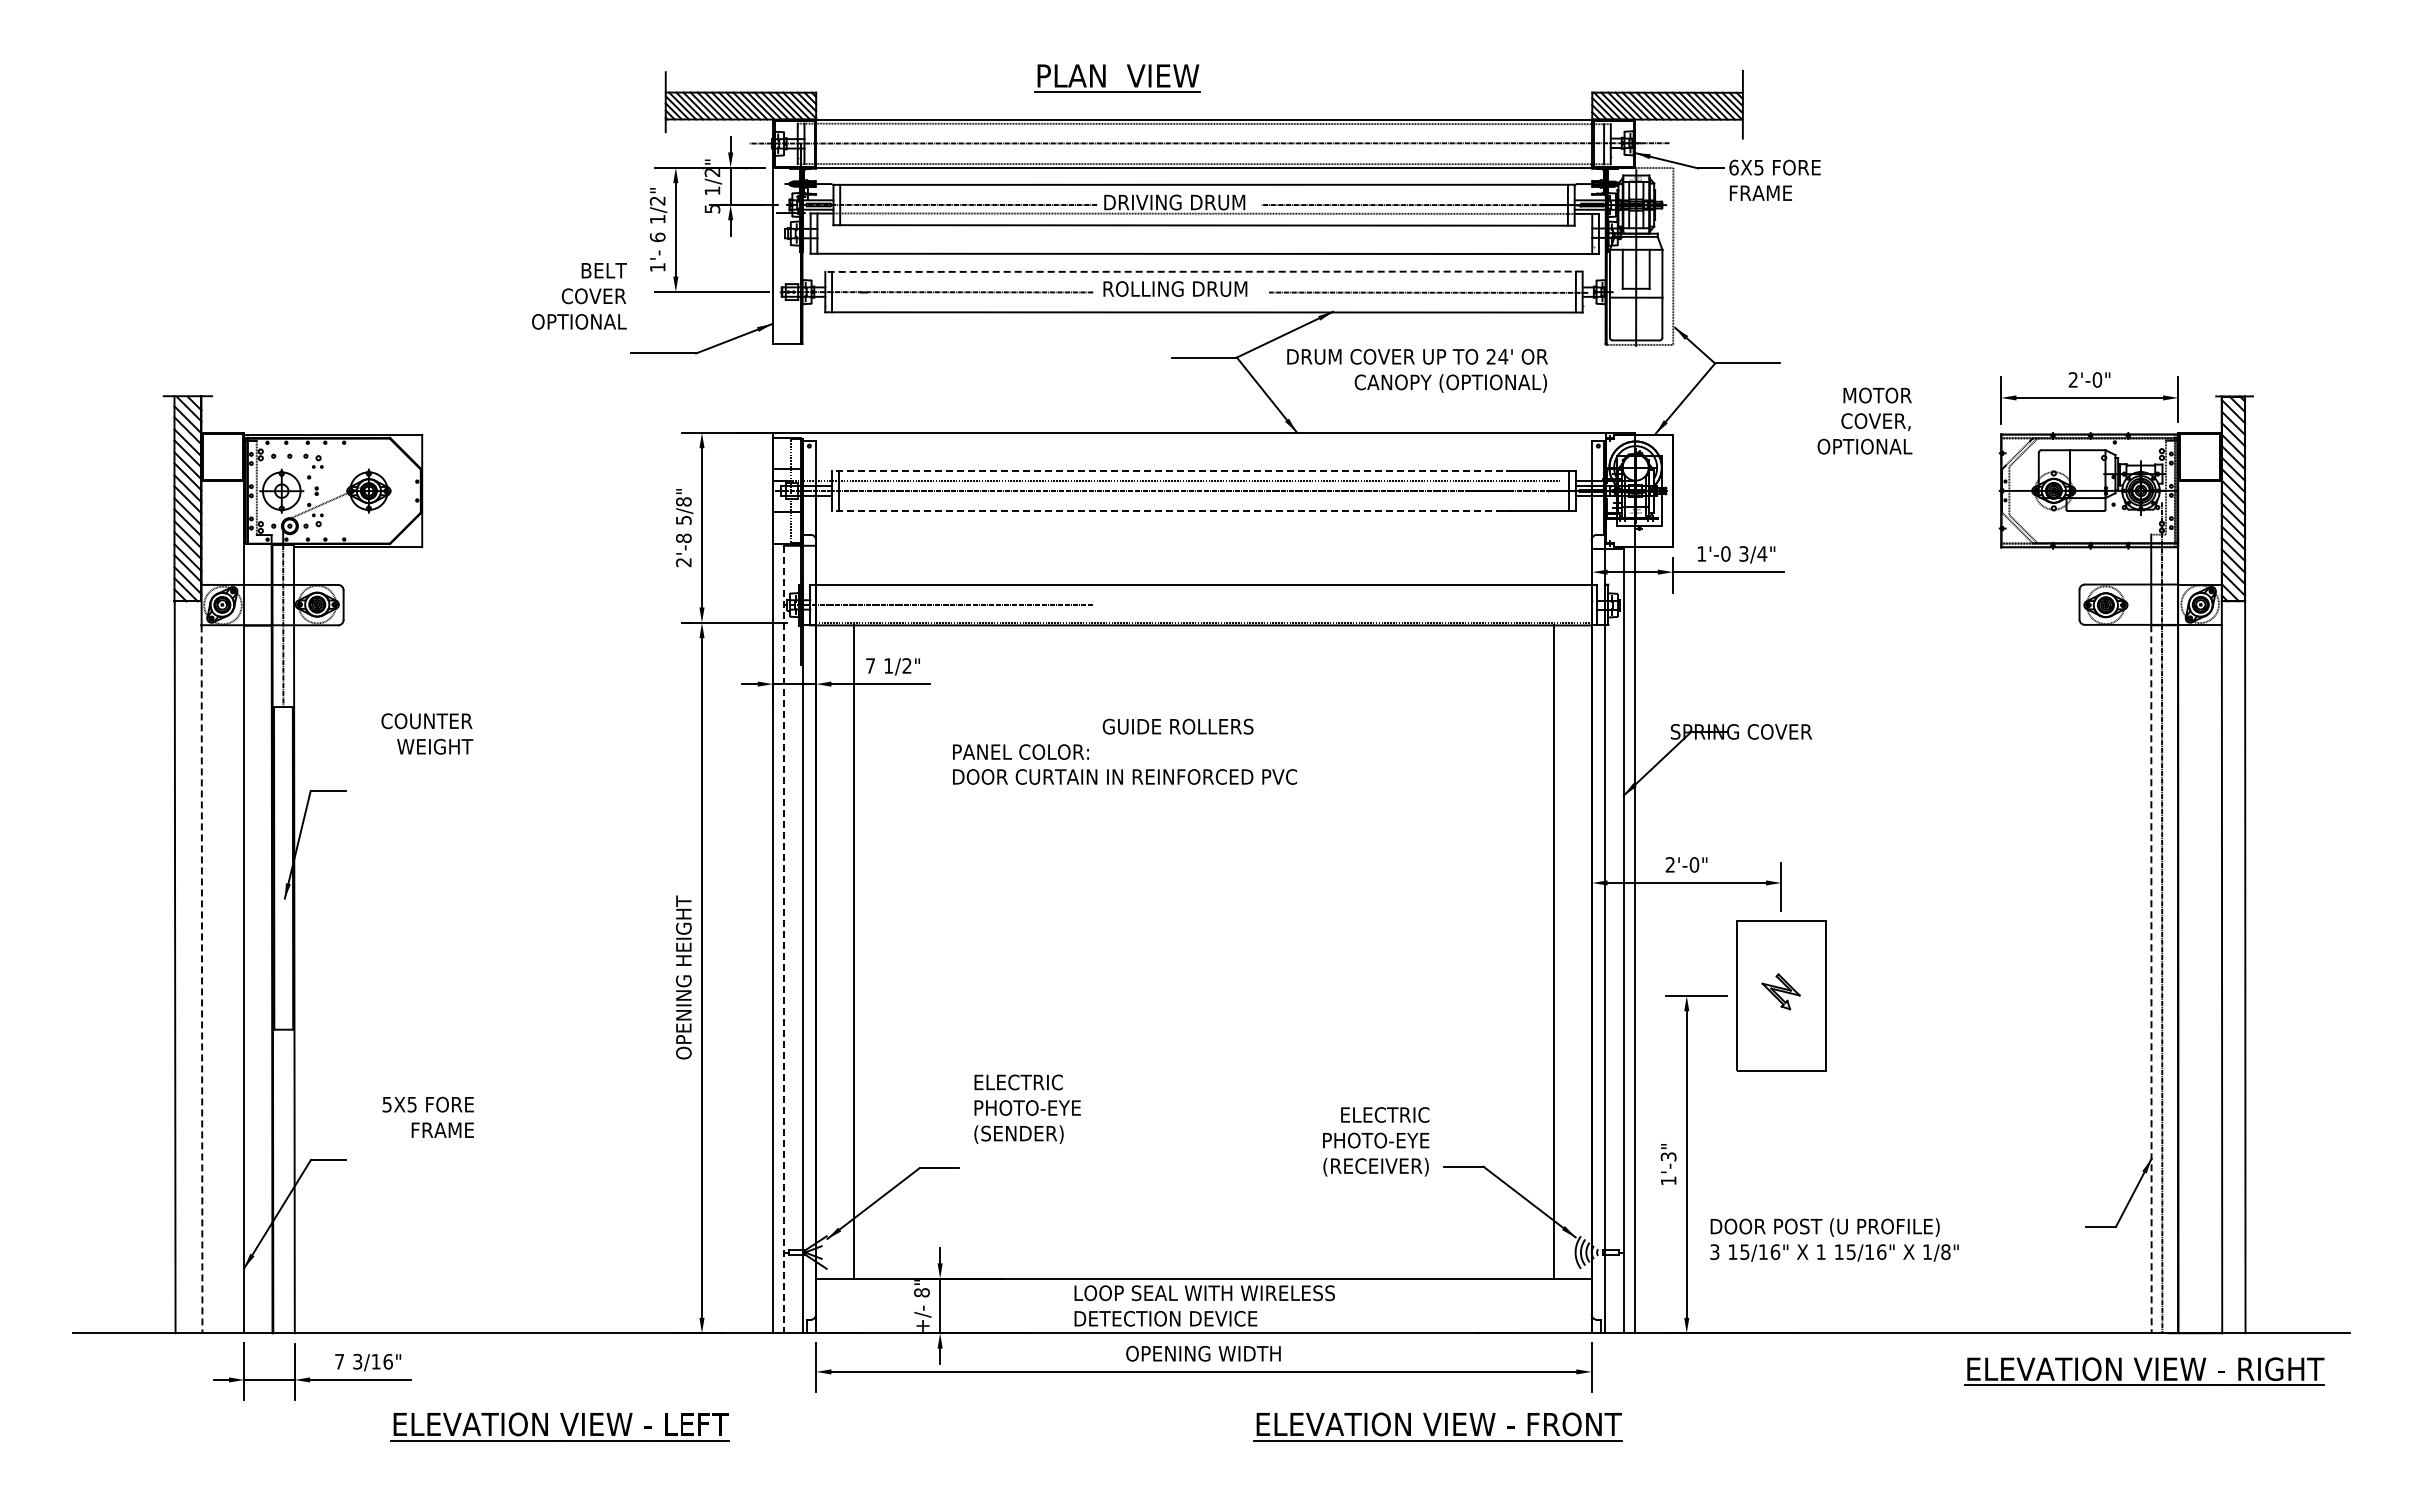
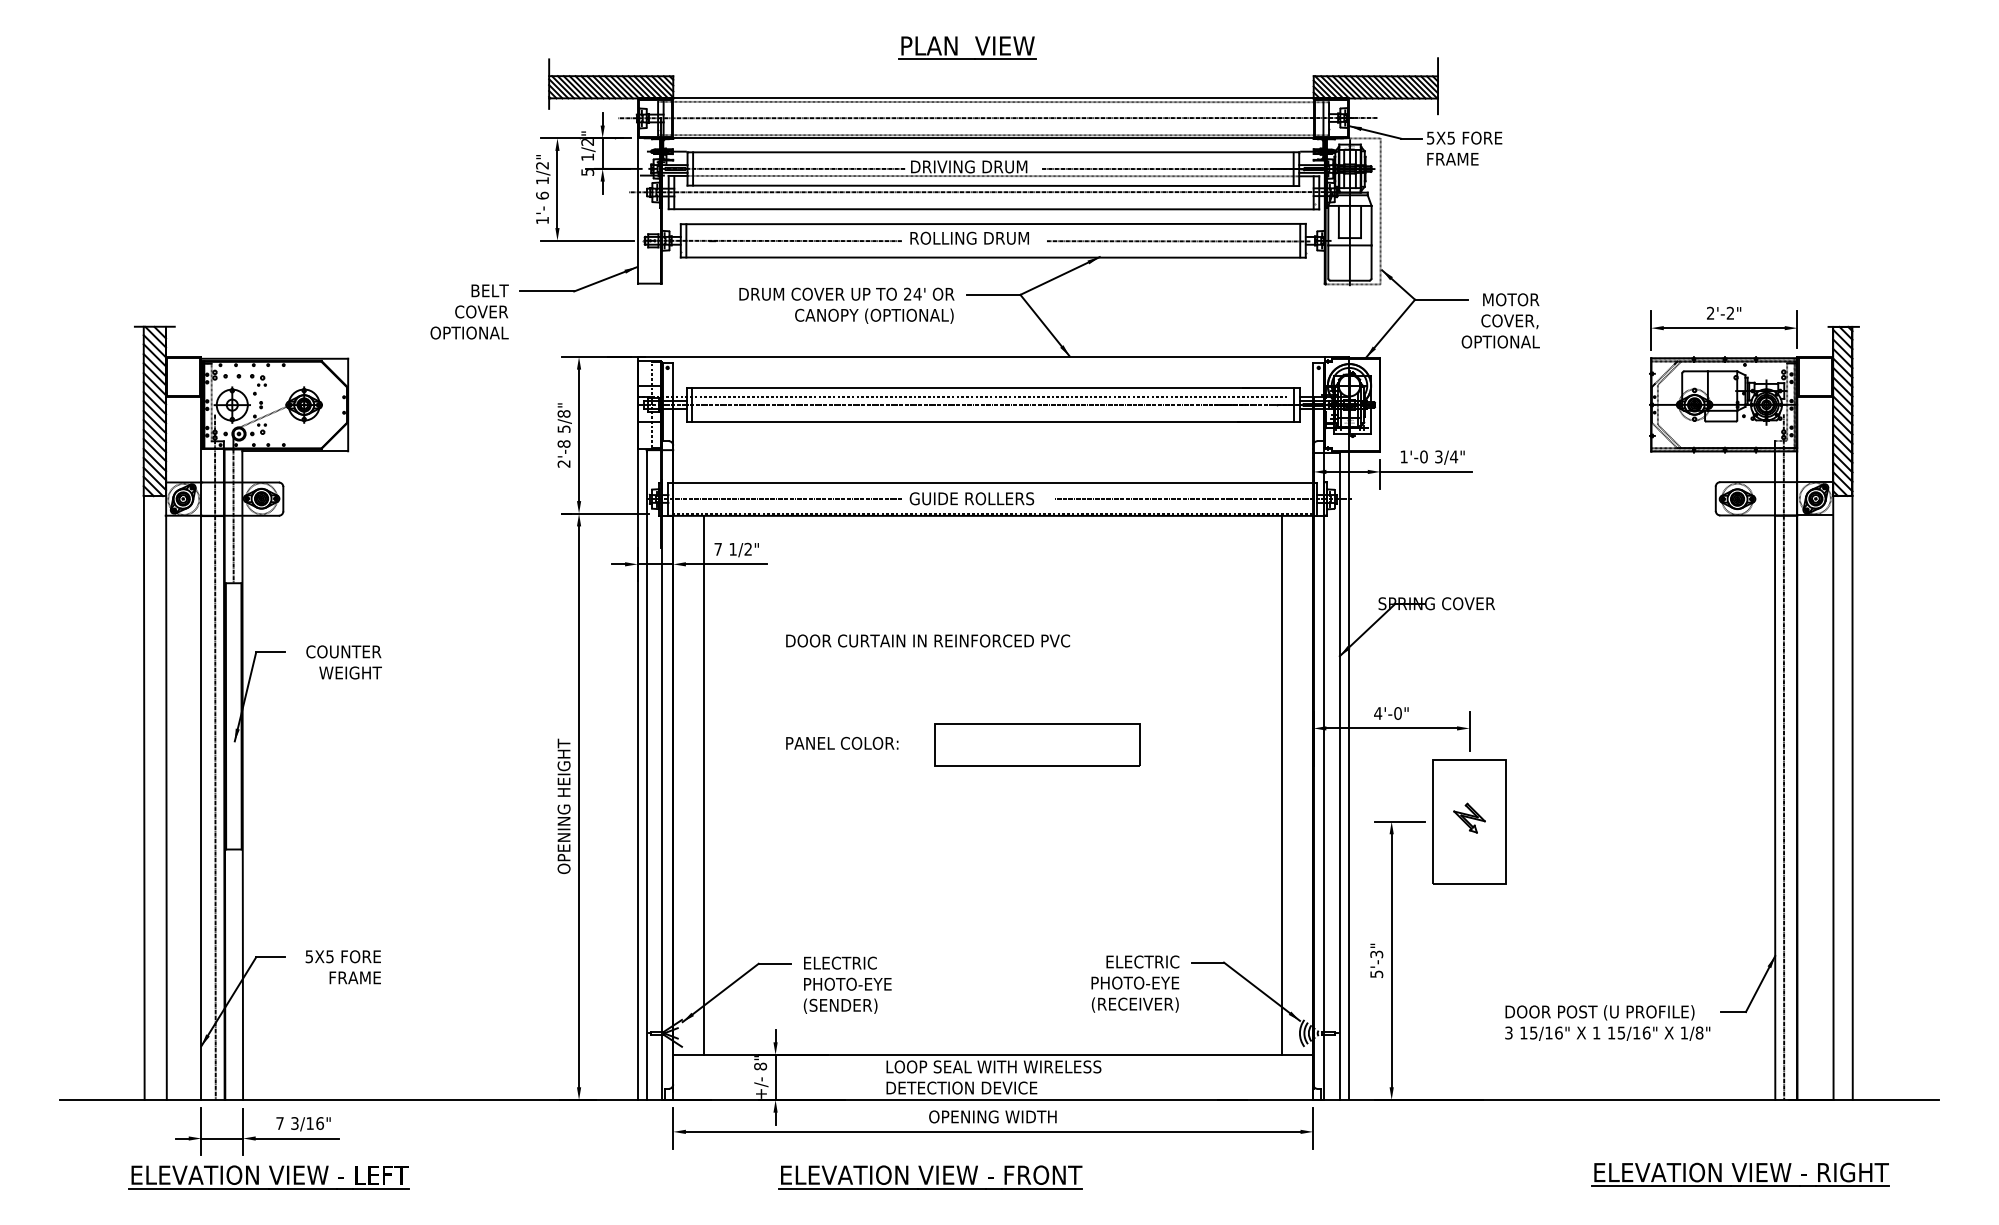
part: (1105, 78) -> (957, 48), moved
text: (1733, 167) -> (1430, 138), 6X5 -> 5X5
line: (1183, 233) -> (976, 192), added
line: (1204, 271) -> (993, 223), dashed -> solid
text: (579, 296) -> (469, 312), moved
text: (1417, 370) -> (846, 305), moved
text: (2097, 379) -> (1730, 312), 2'-0" -> 2'-2"
text: (1864, 420) -> (1500, 320), moved
line: (1172, 470) -> (967, 388), dashed -> solid
line: (1173, 511) -> (968, 421), dashed -> solid
line: (1458, 605) -> (1203, 499), added
text: (1177, 726) -> (971, 498), moved
text: (427, 733) -> (344, 662), moved
text: (1020, 751) -> (841, 742), moved
text: (1670, 864) -> (1378, 713), 2'-0" -> 4'-0"
part: (1257, 902) -> (1037, 744), added
line: (260, 917) -> (214, 756), added
line: (783, 939) -> (646, 775), dashed -> solid
line: (202, 979) -> (166, 808), dashed -> solid
line: (2151, 979) -> (1775, 808), dashed -> solid
text: (1027, 1108) -> (847, 984), moved
text: (427, 1116) -> (342, 966), moved
text: (1376, 1141) -> (1135, 983), moved
text: (1668, 1180) -> (1376, 973), 1'-3" -> 5'-3"
text: (1834, 1239) -> (1607, 1022), moved
part: (2144, 1371) -> (1740, 1174), moved
part: (559, 1426) -> (268, 1176), moved
part: (1437, 1426) -> (930, 1176), moved

